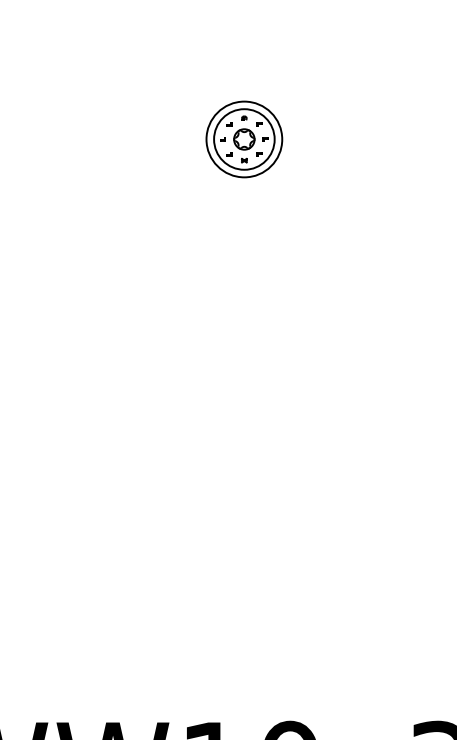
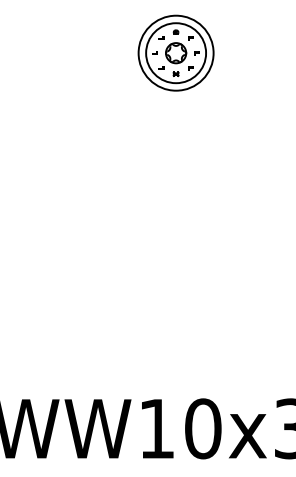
part: (243, 138) -> (175, 52), size x1.67

